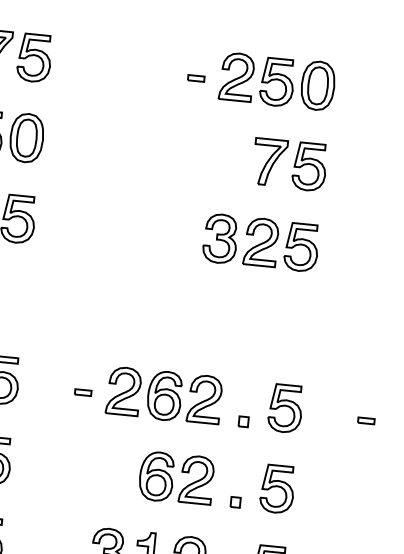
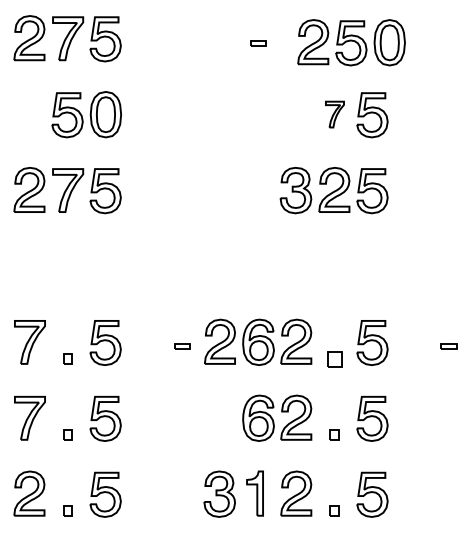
part: (277, 81) -> (351, 42), moved
part: (269, 162) -> (334, 114), size x0.6
part: (243, 421) -> (334, 358), size x1.6

